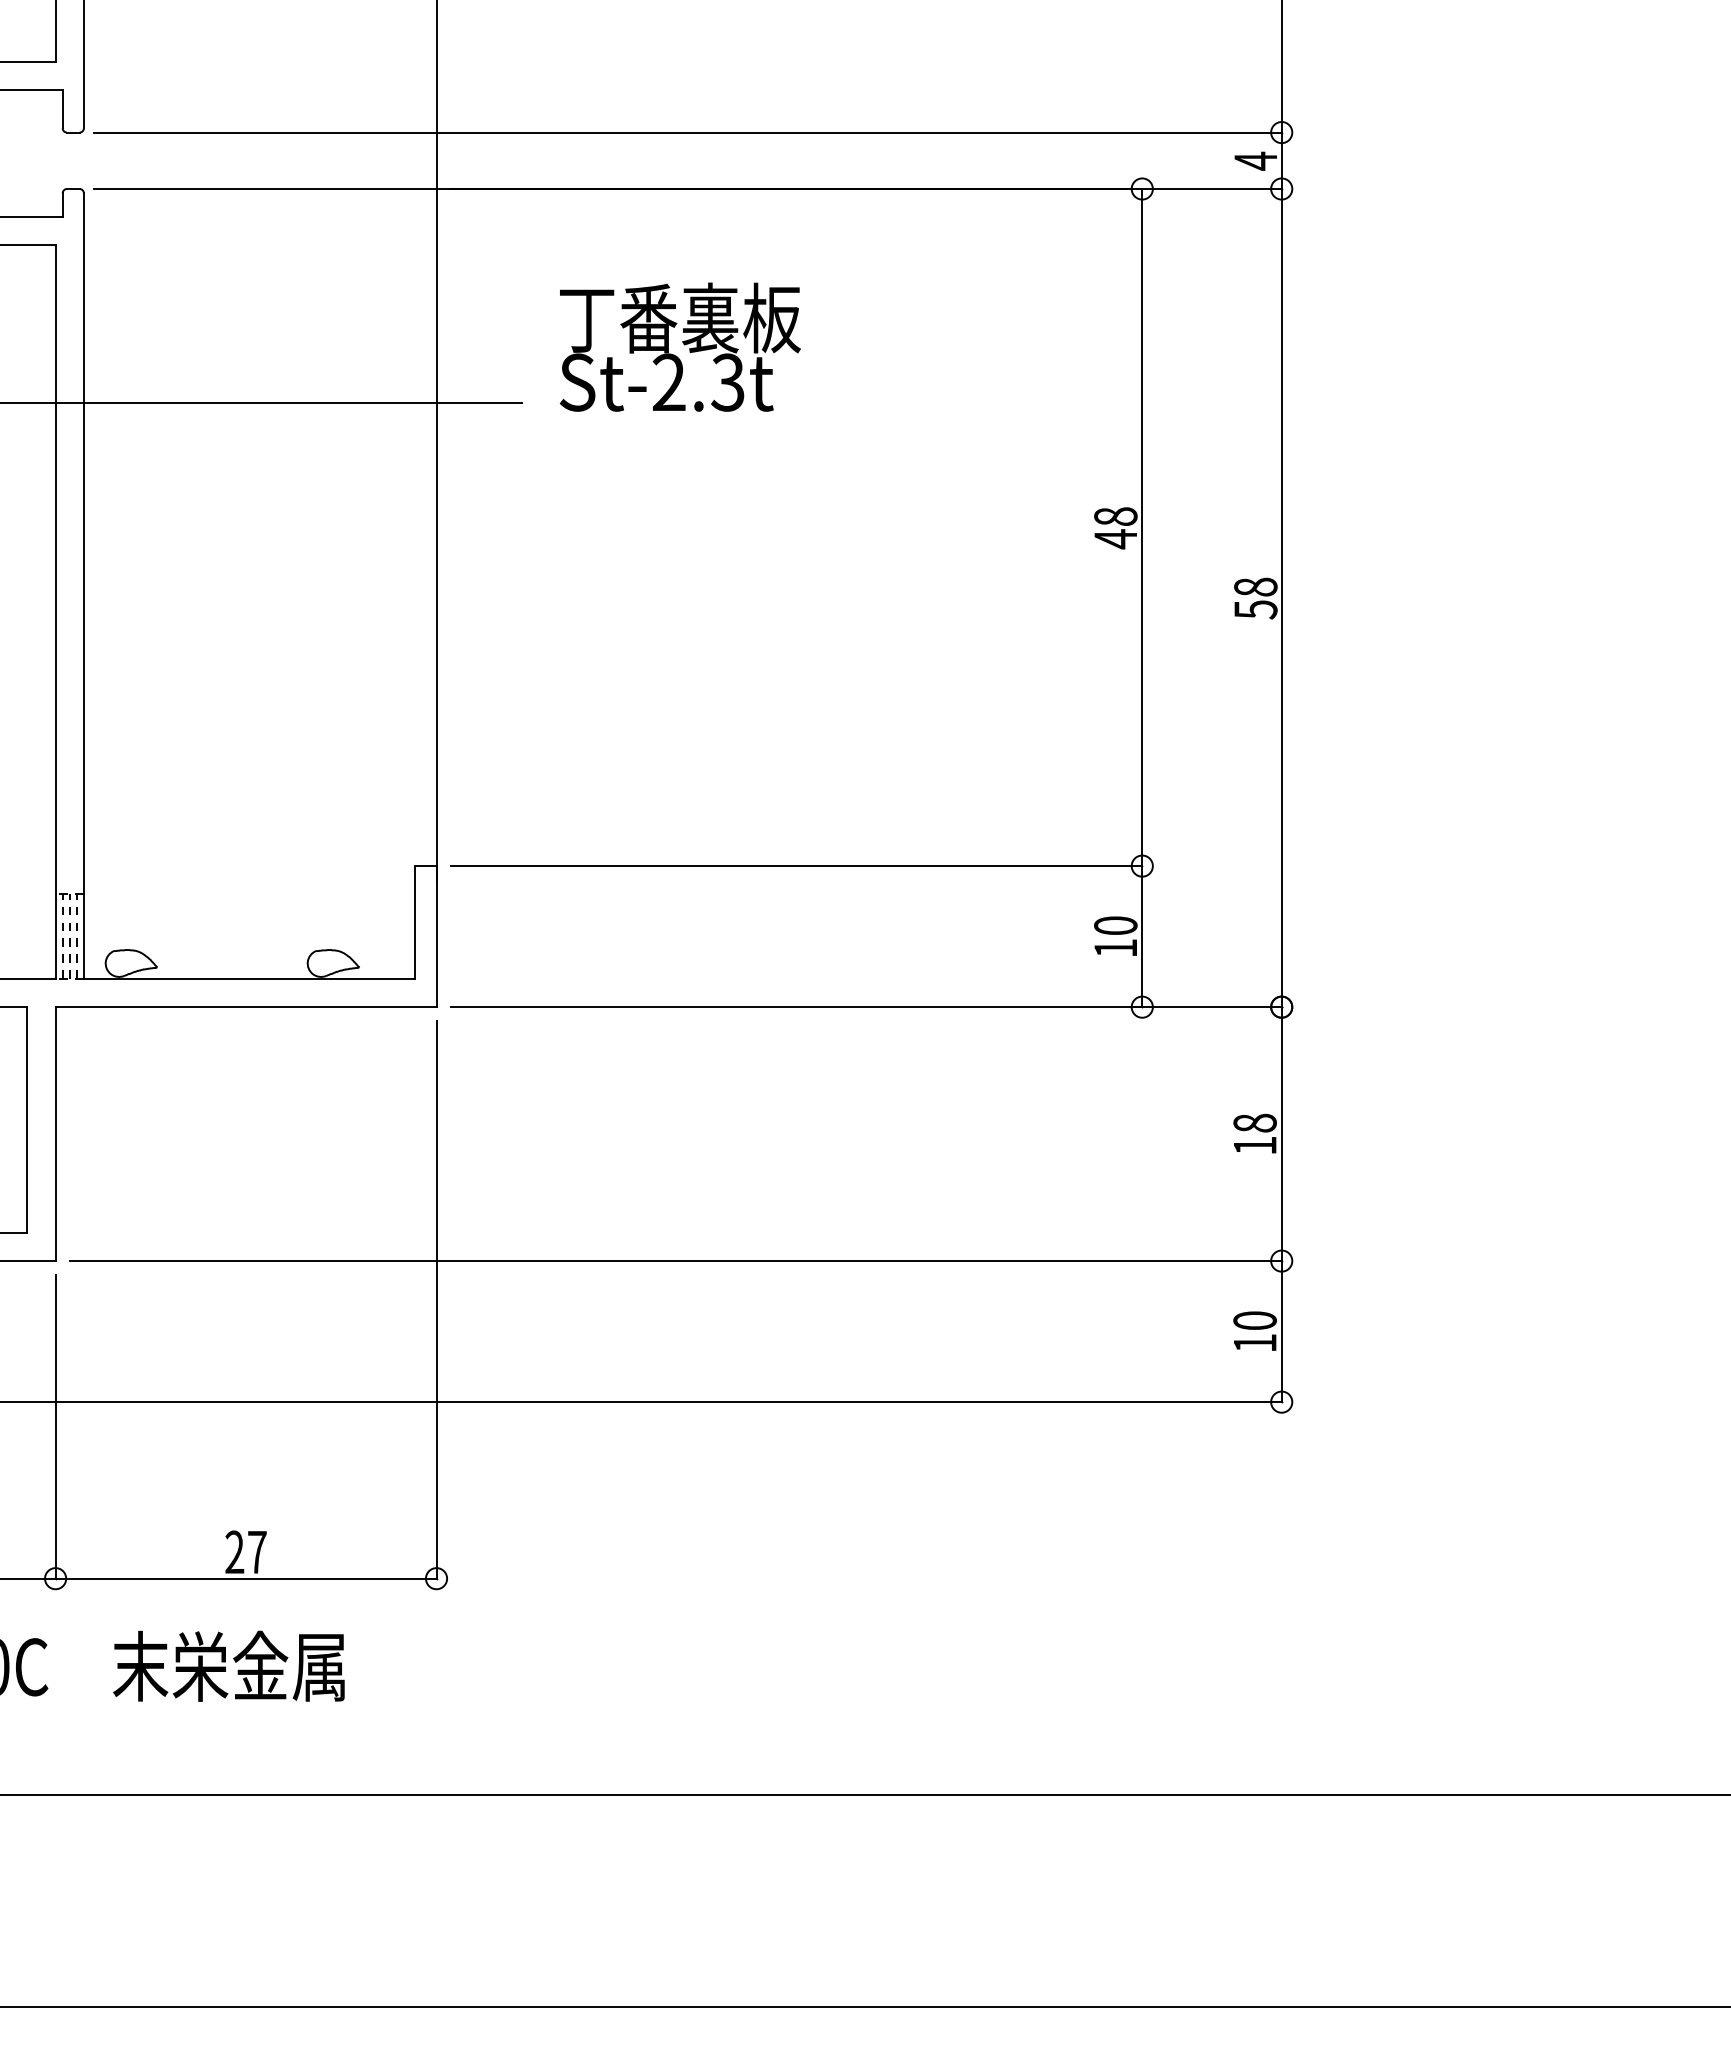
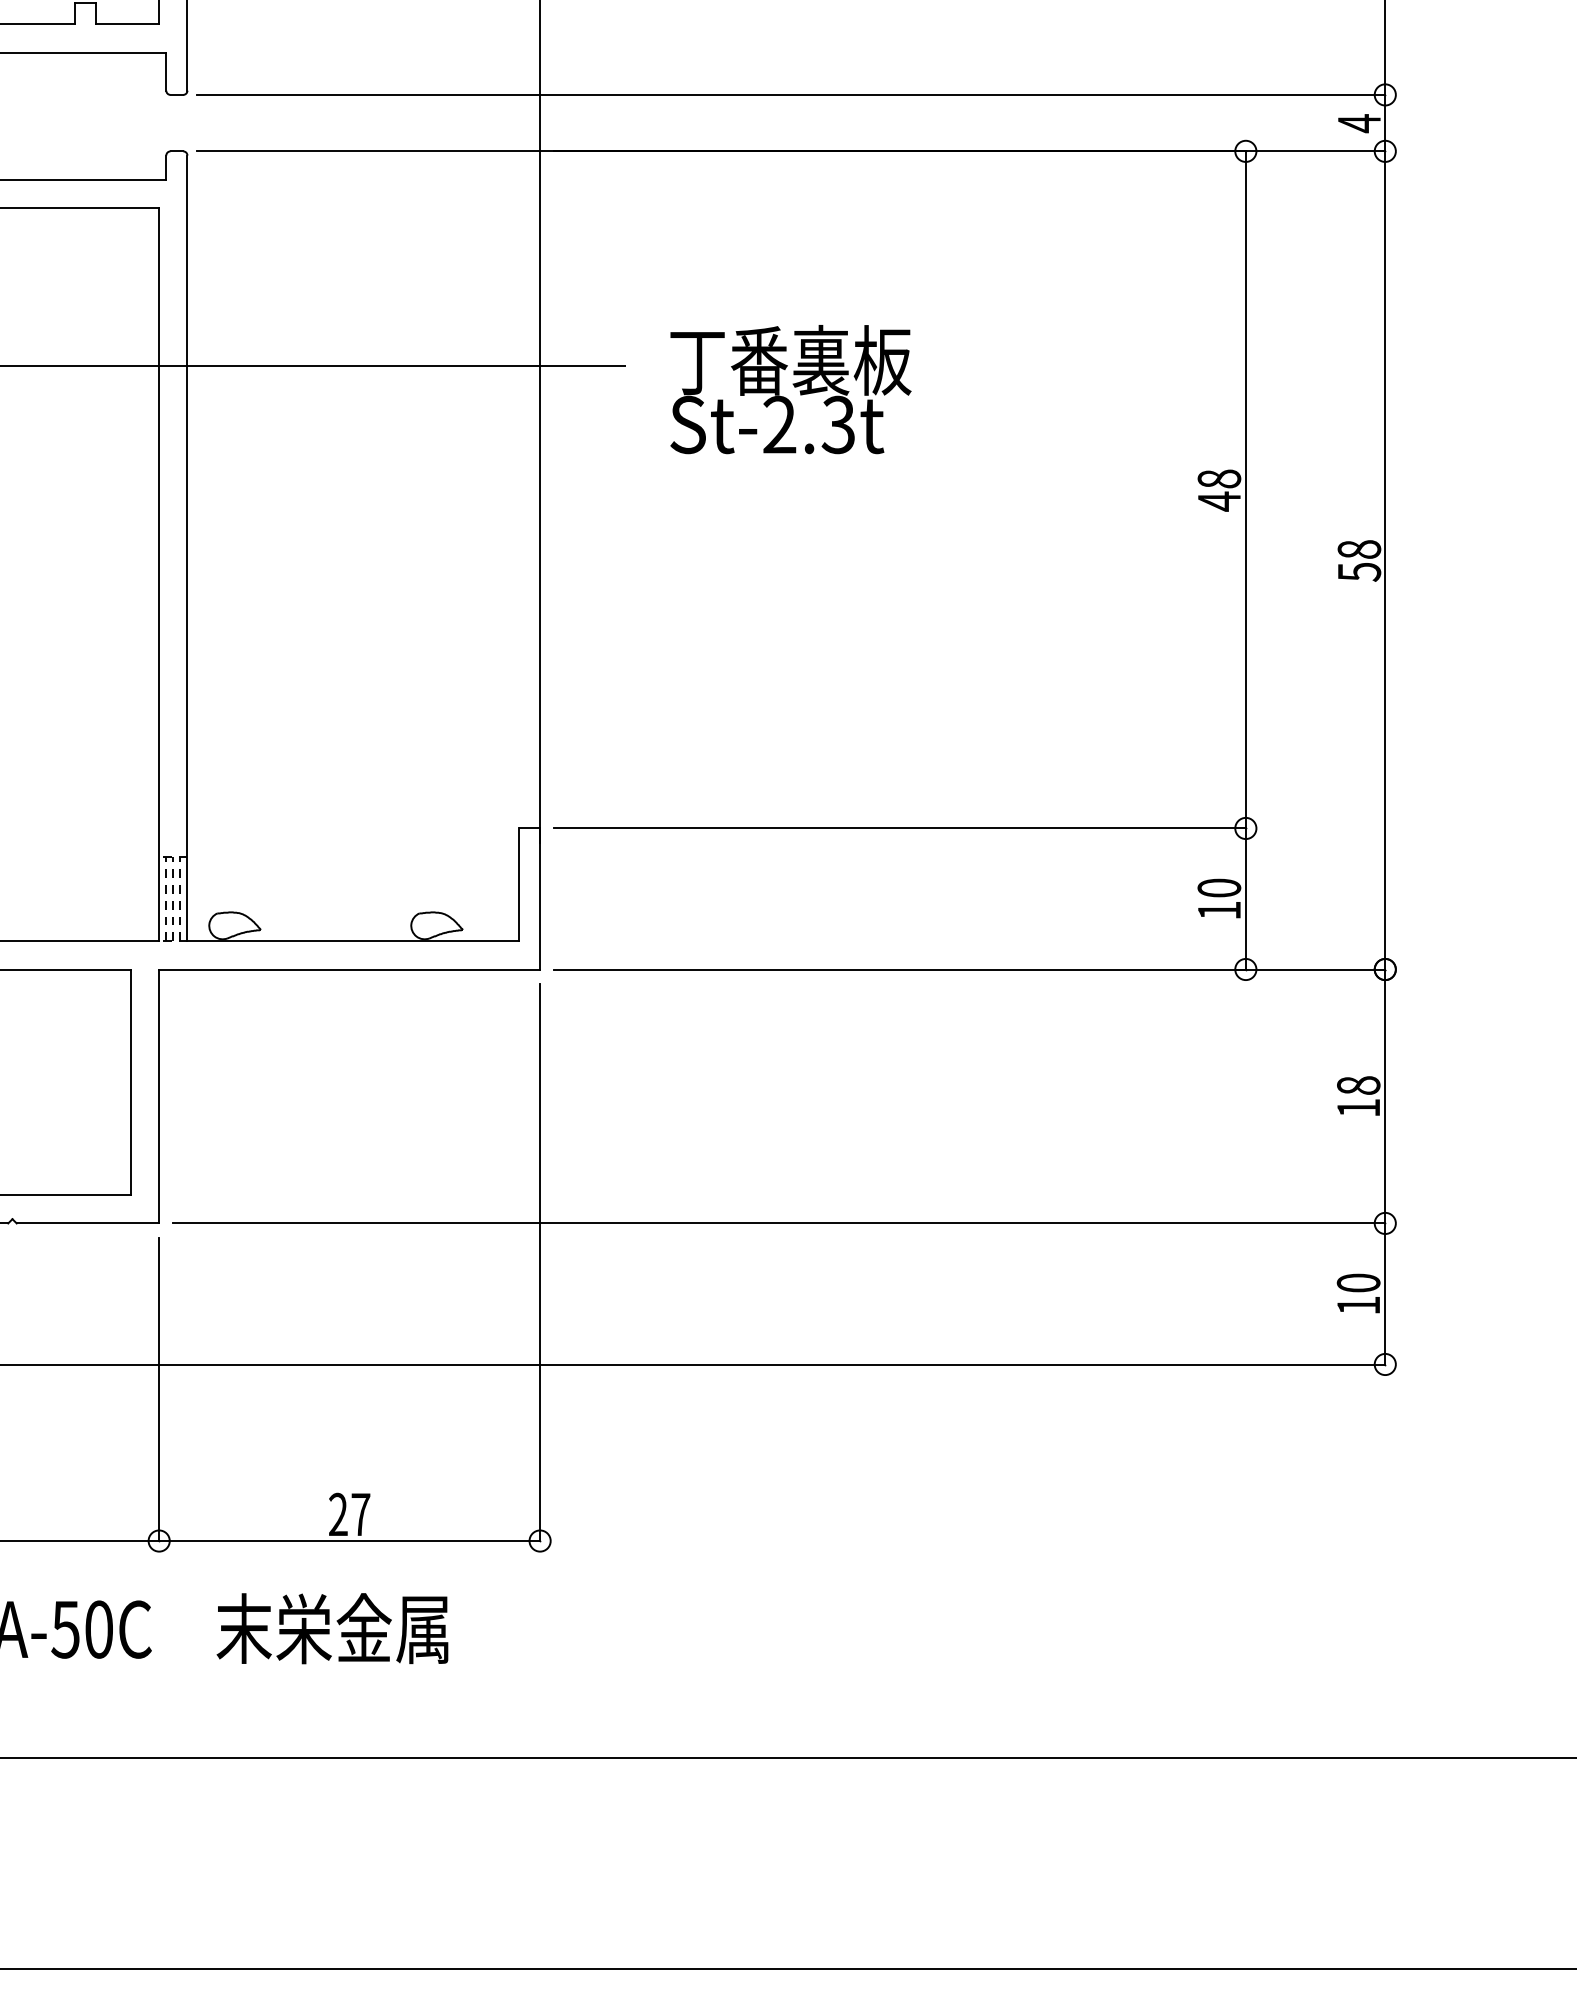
text: (679, 346) -> (790, 388), moved

